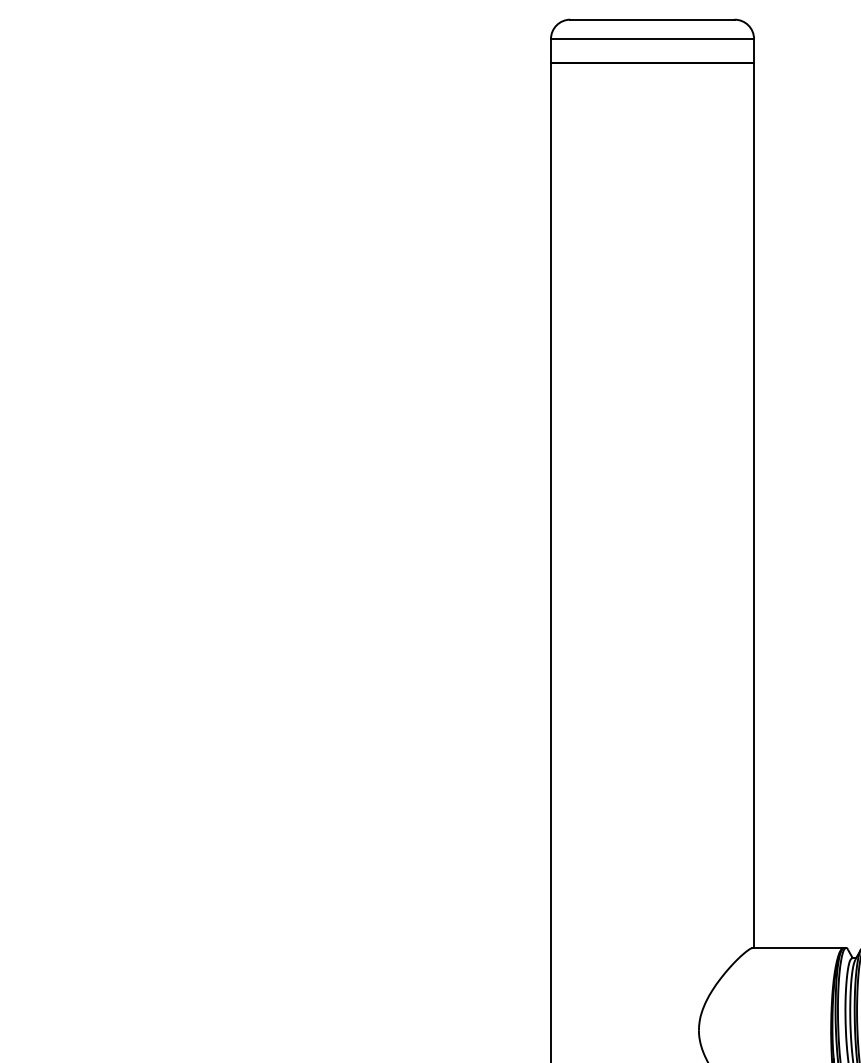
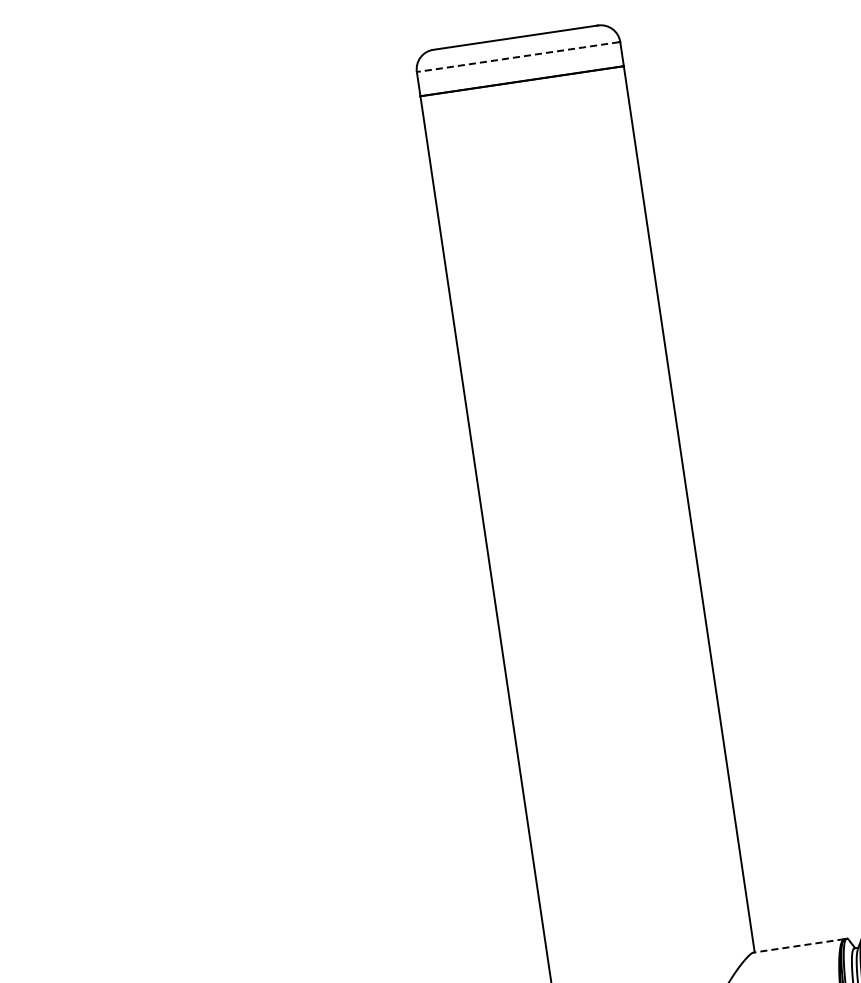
line: (651, 39) -> (517, 57), solid -> dashed
line: (797, 948) -> (798, 946), solid -> dashed

